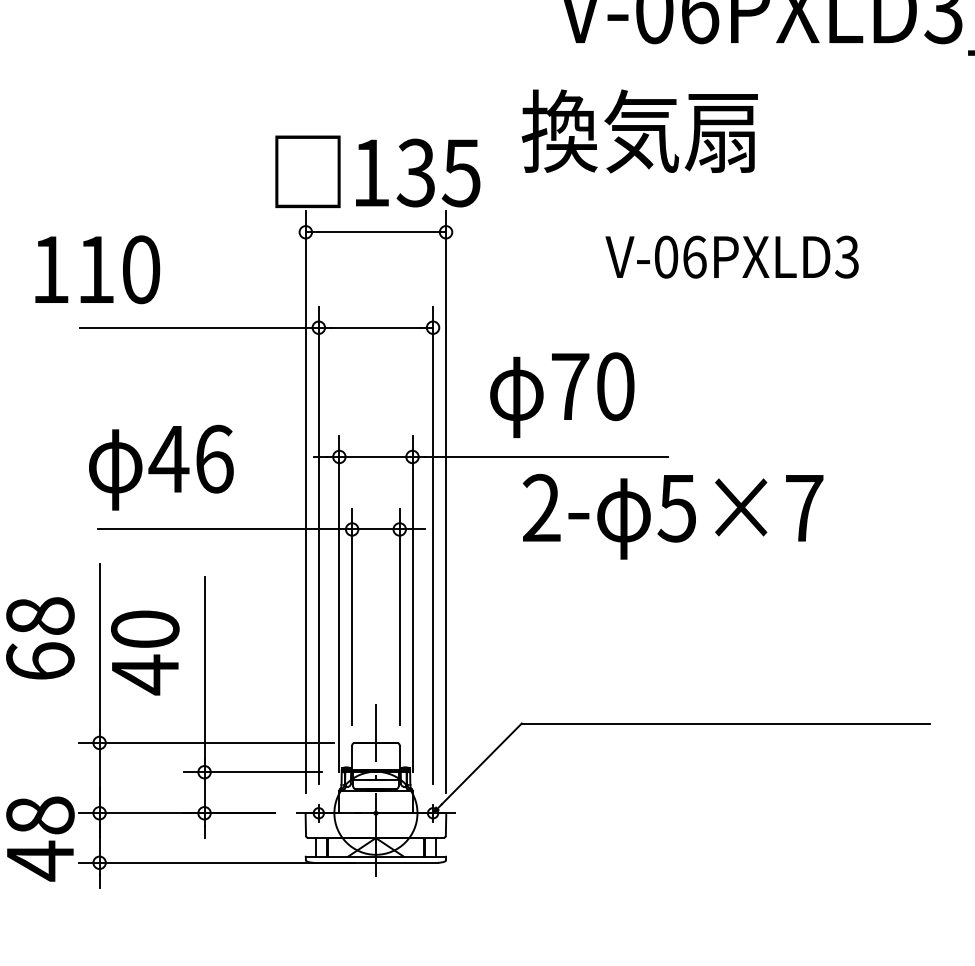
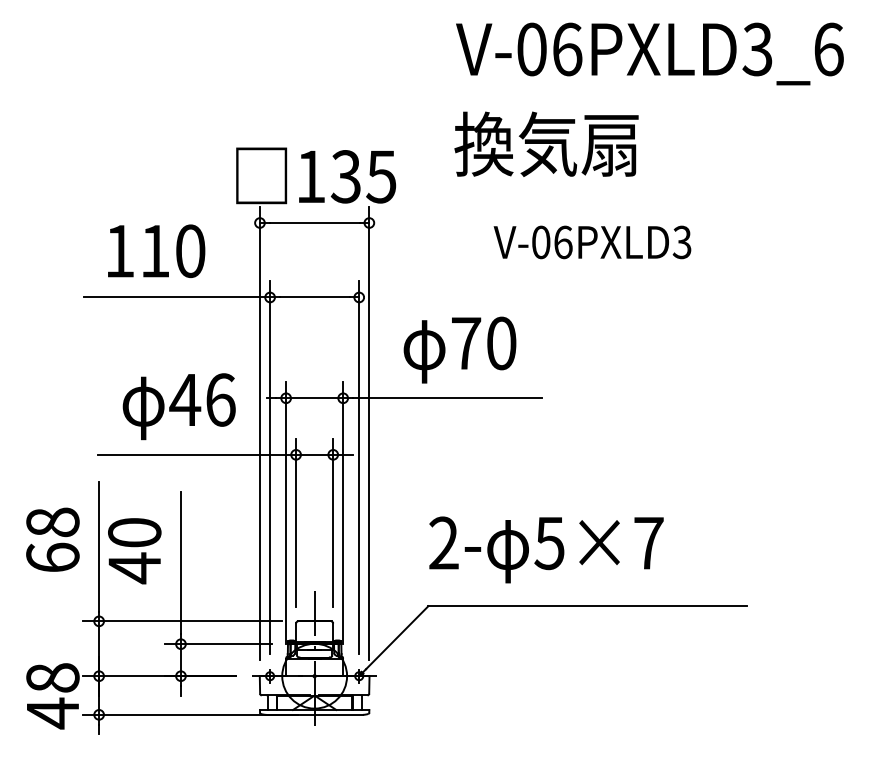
text: (639, 130) -> (546, 143), moved
text: (97, 270) -> (156, 251), moved
text: (160, 467) -> (178, 406), moved
text: (673, 516) -> (546, 549), moved

